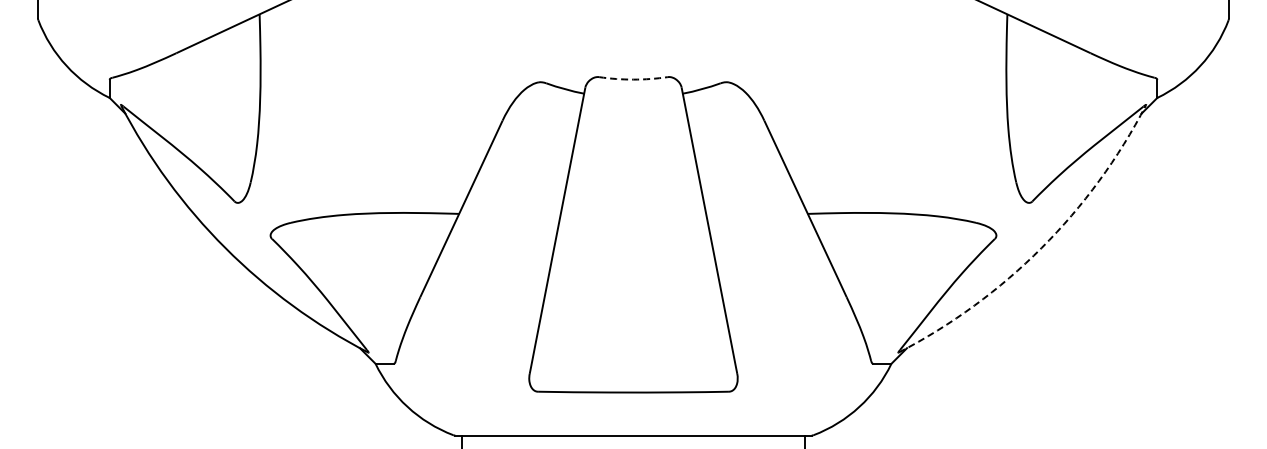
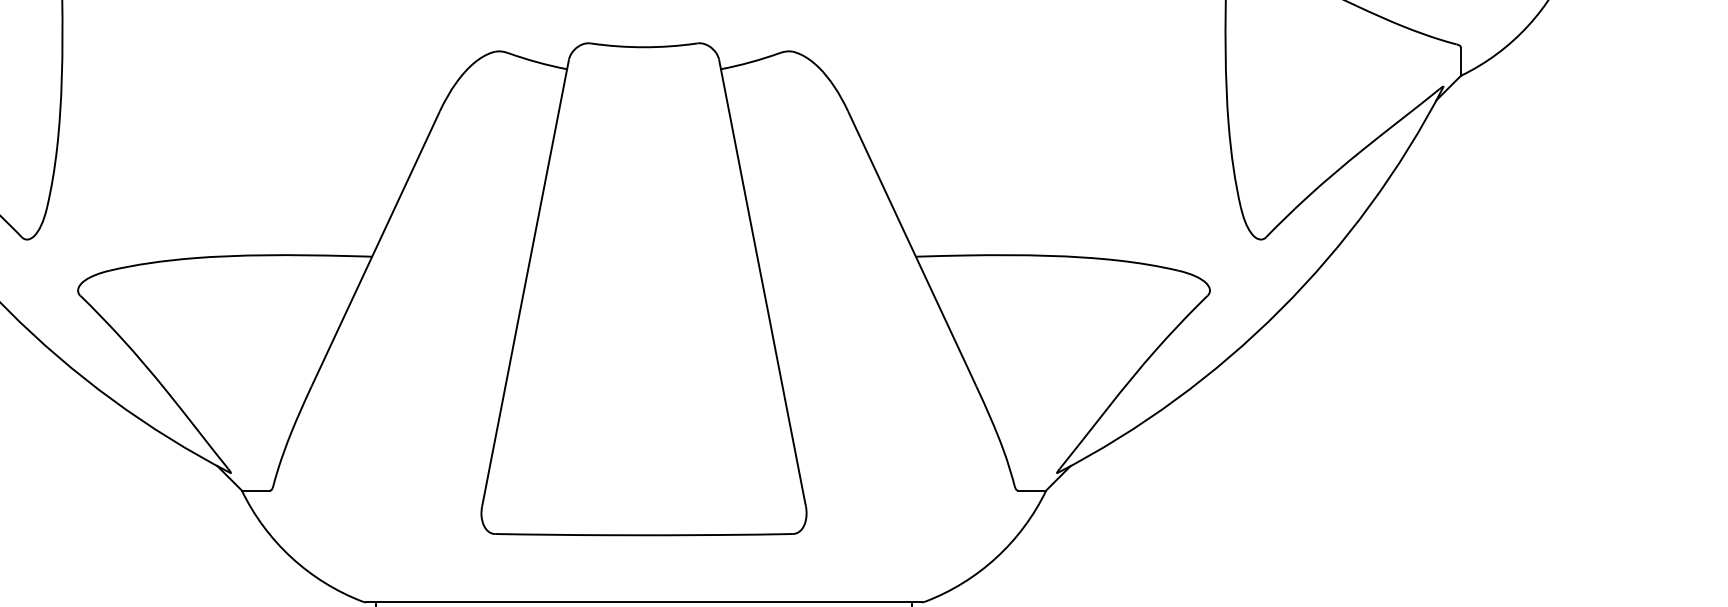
arc: (633, 79) -> (644, 47), dashed -> solid
arc: (1041, 248) -> (1280, 310), dashed -> solid

